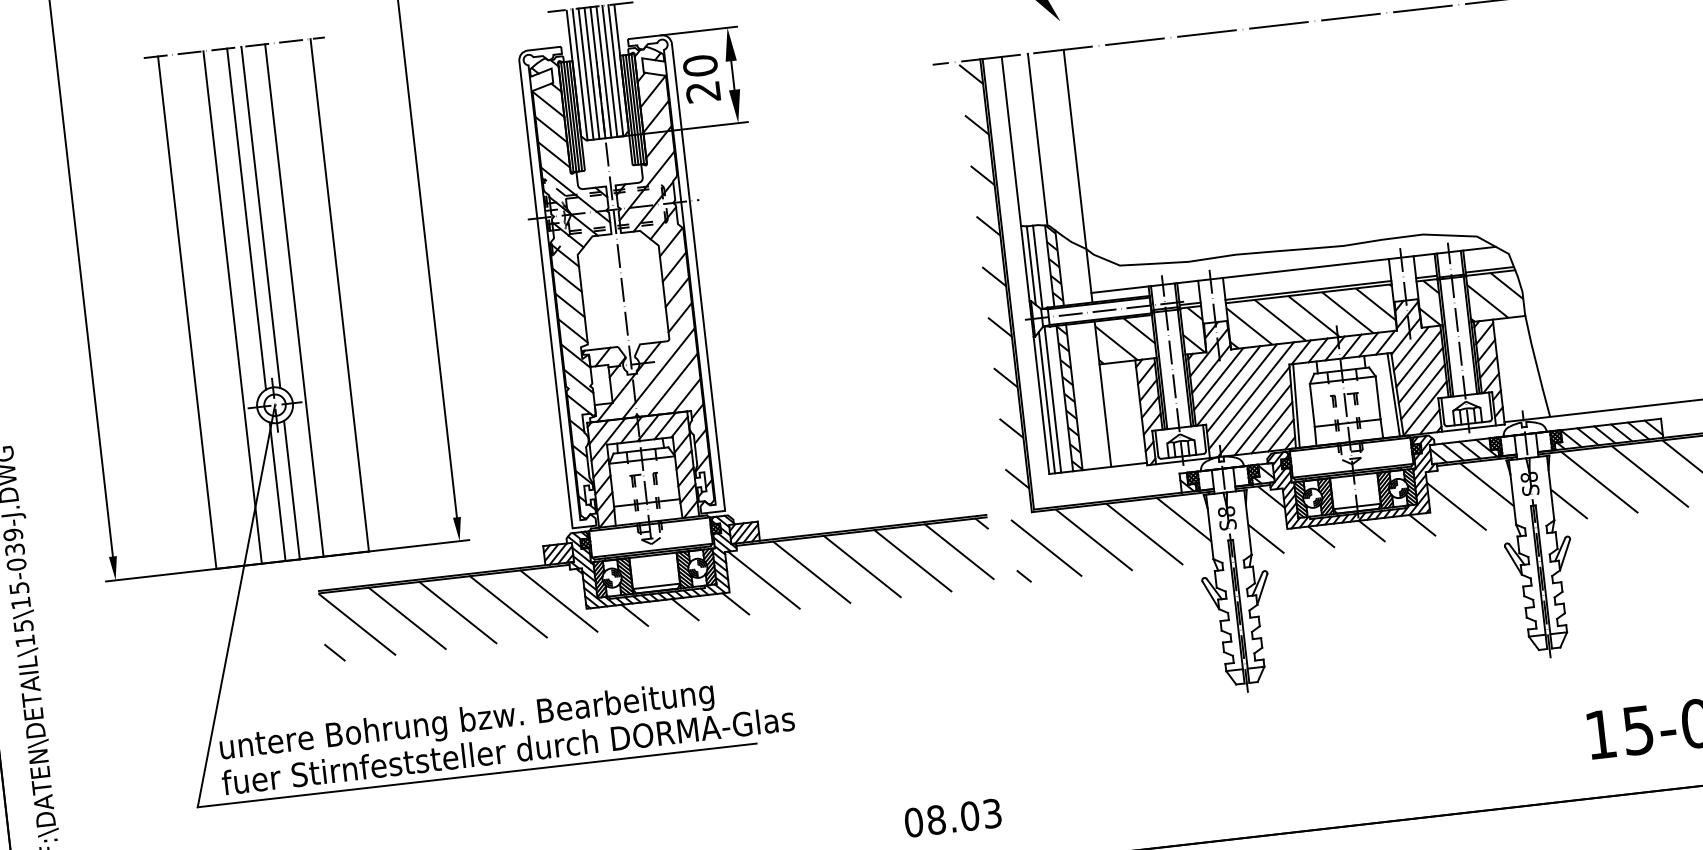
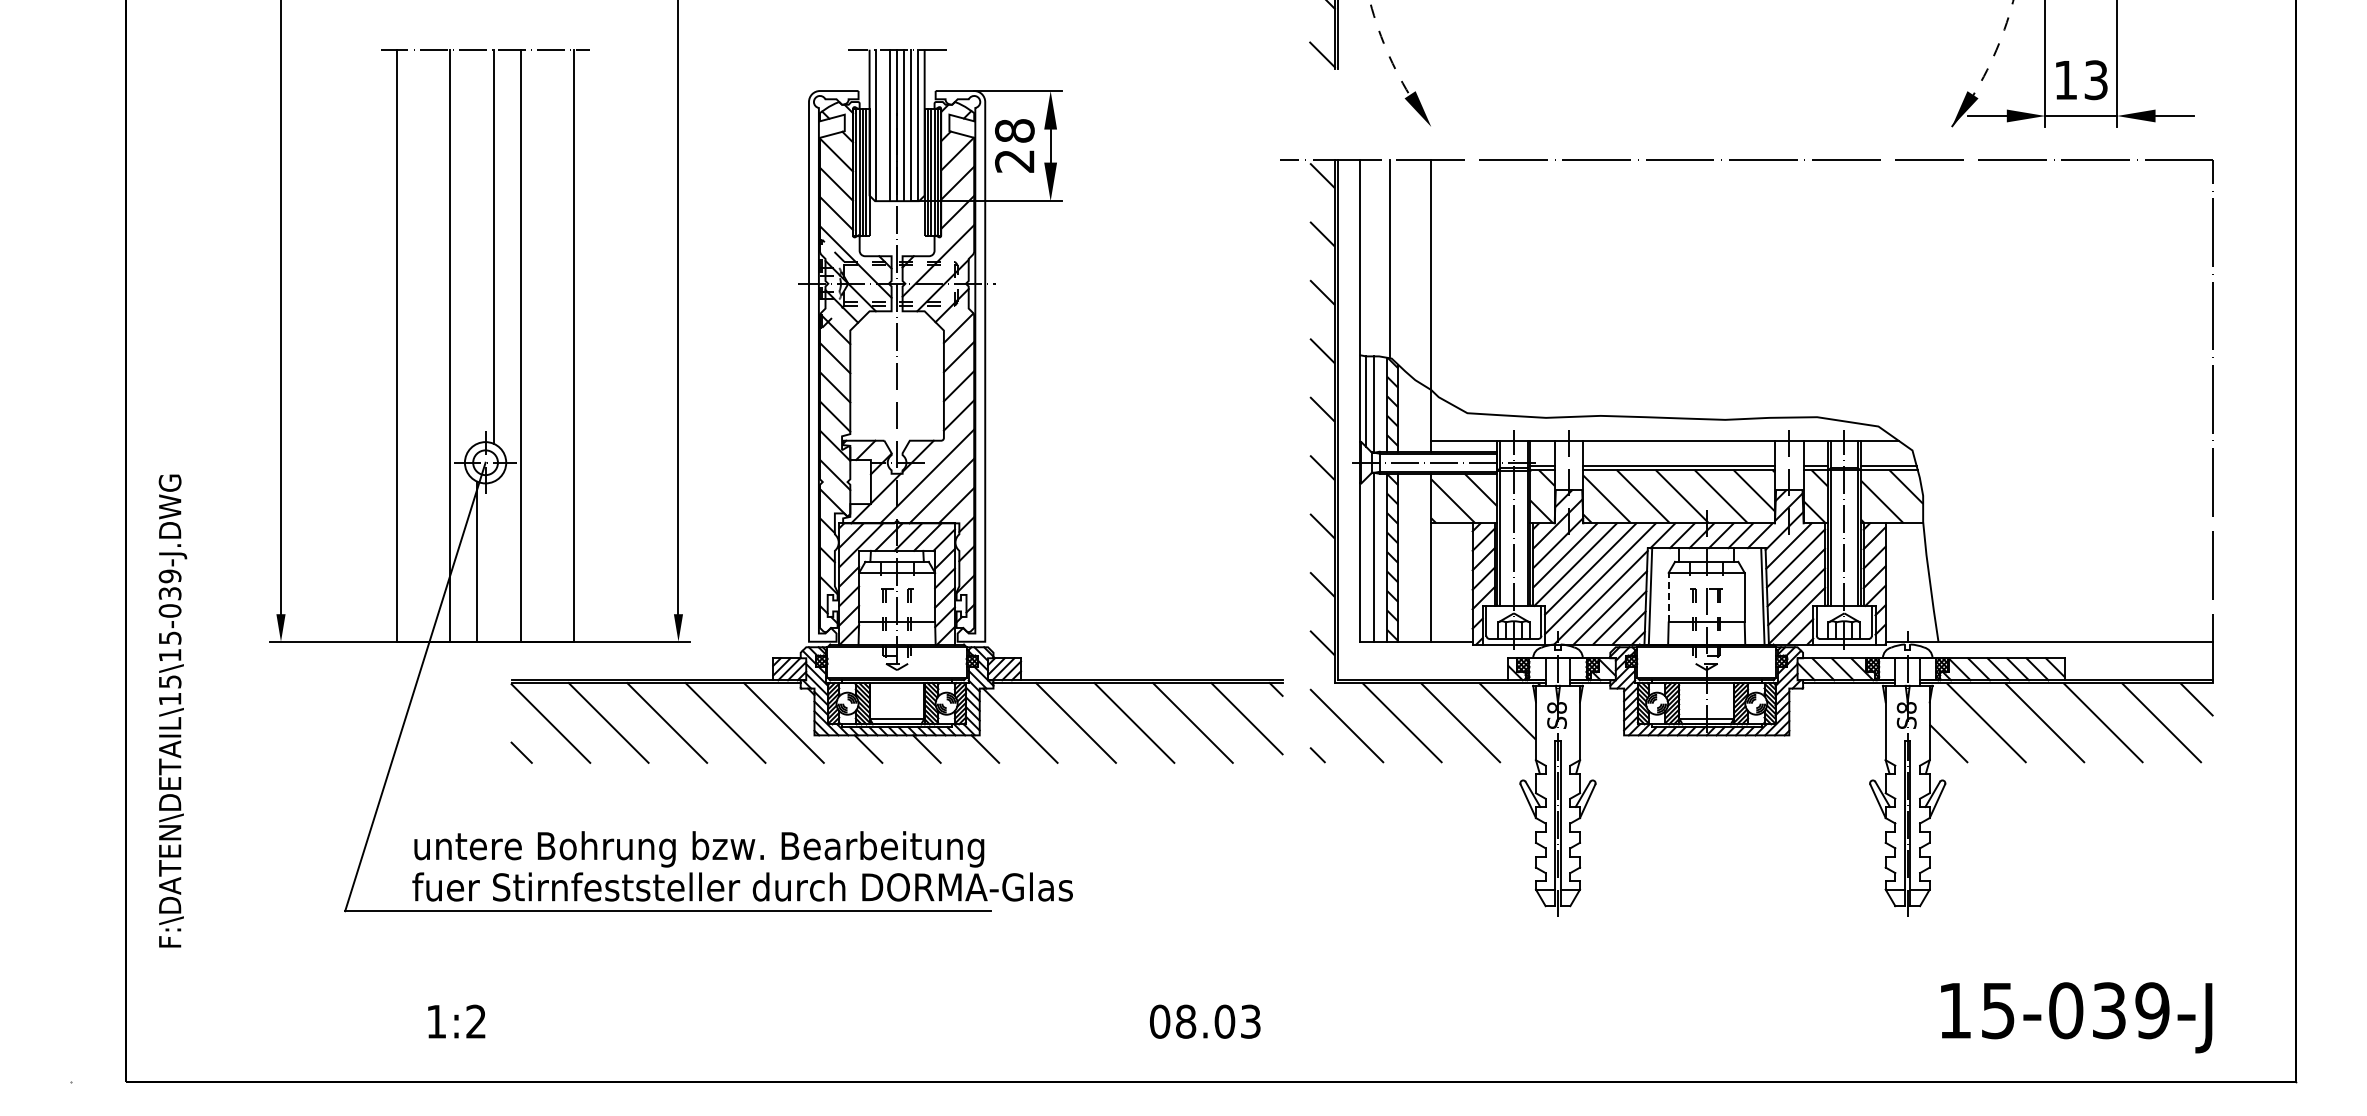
text: (700, 65) -> (1014, 130), 20 -> 28
line: (586, 74) -> (883, 125), removed
line: (246, 218) -> (477, 246), removed
line: (1047, 402) -> (1366, 559), removed
line: (1312, 405) -> (1668, 597), solid -> dashed
line: (291, 489) -> (493, 561), removed
hatch: (1382, 506) -> (1735, 722), removed
text: (506, 732) -> (742, 866), moved

